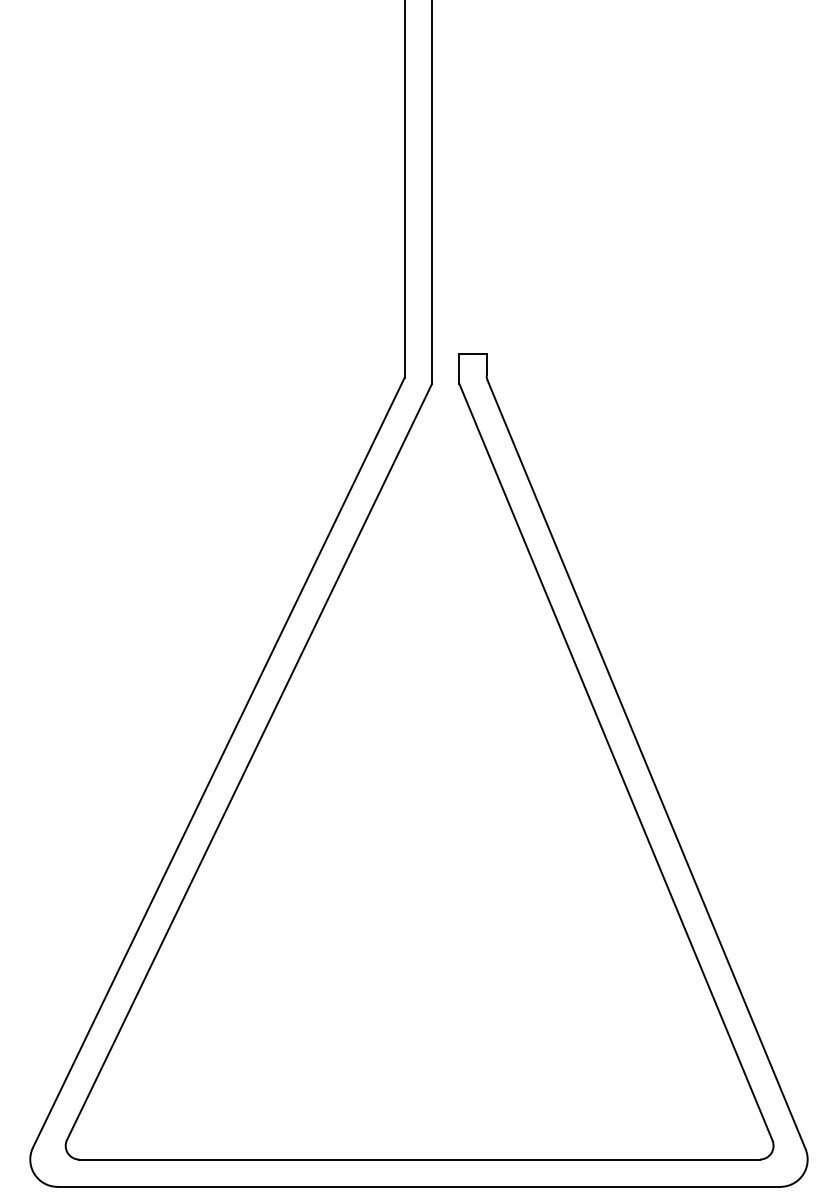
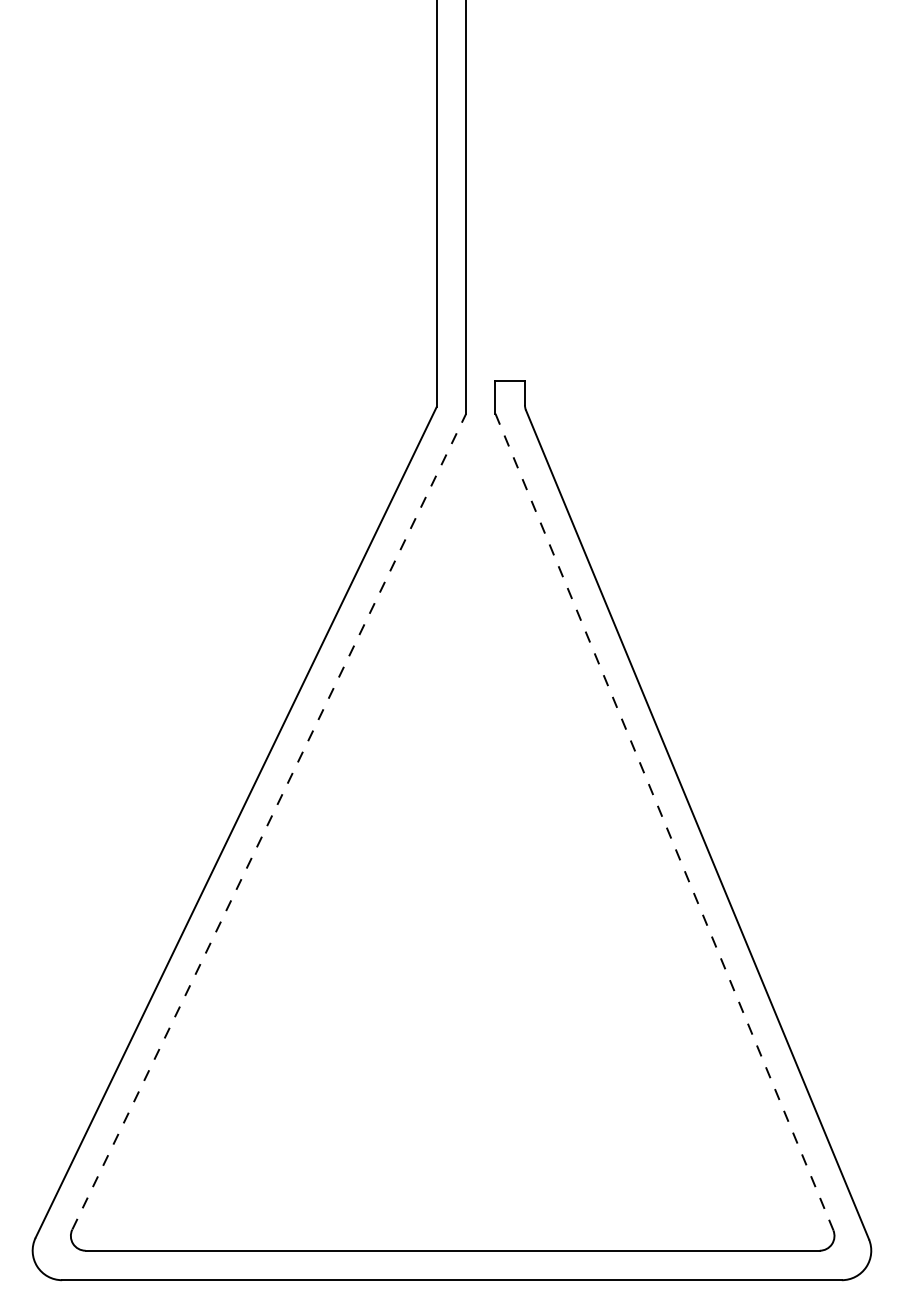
line: (249, 761) -> (269, 821), solid -> dashed
line: (615, 762) -> (664, 822), solid -> dashed

